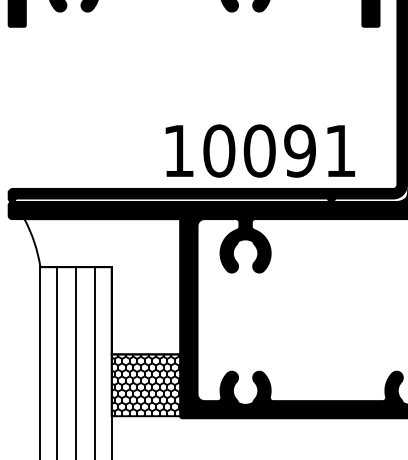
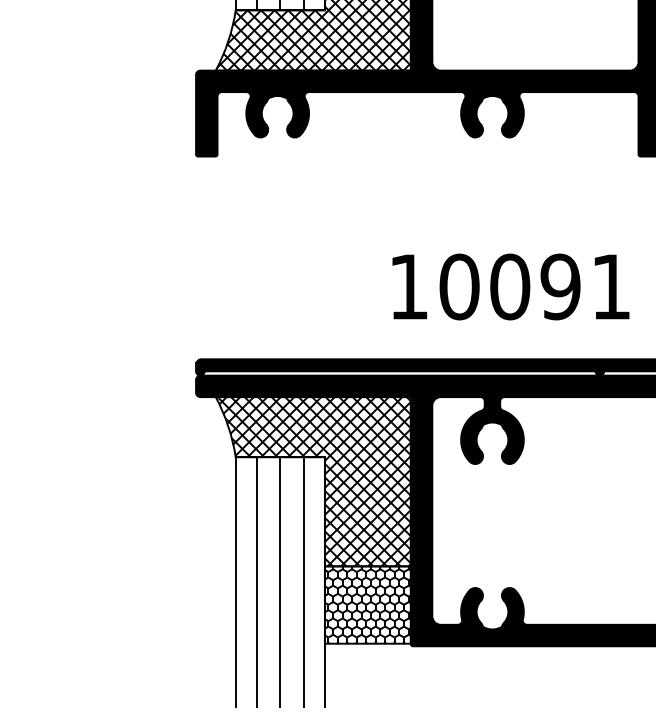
text: (260, 150) -> (510, 286), moved
hatch: (102, 286) -> (313, 481), added

